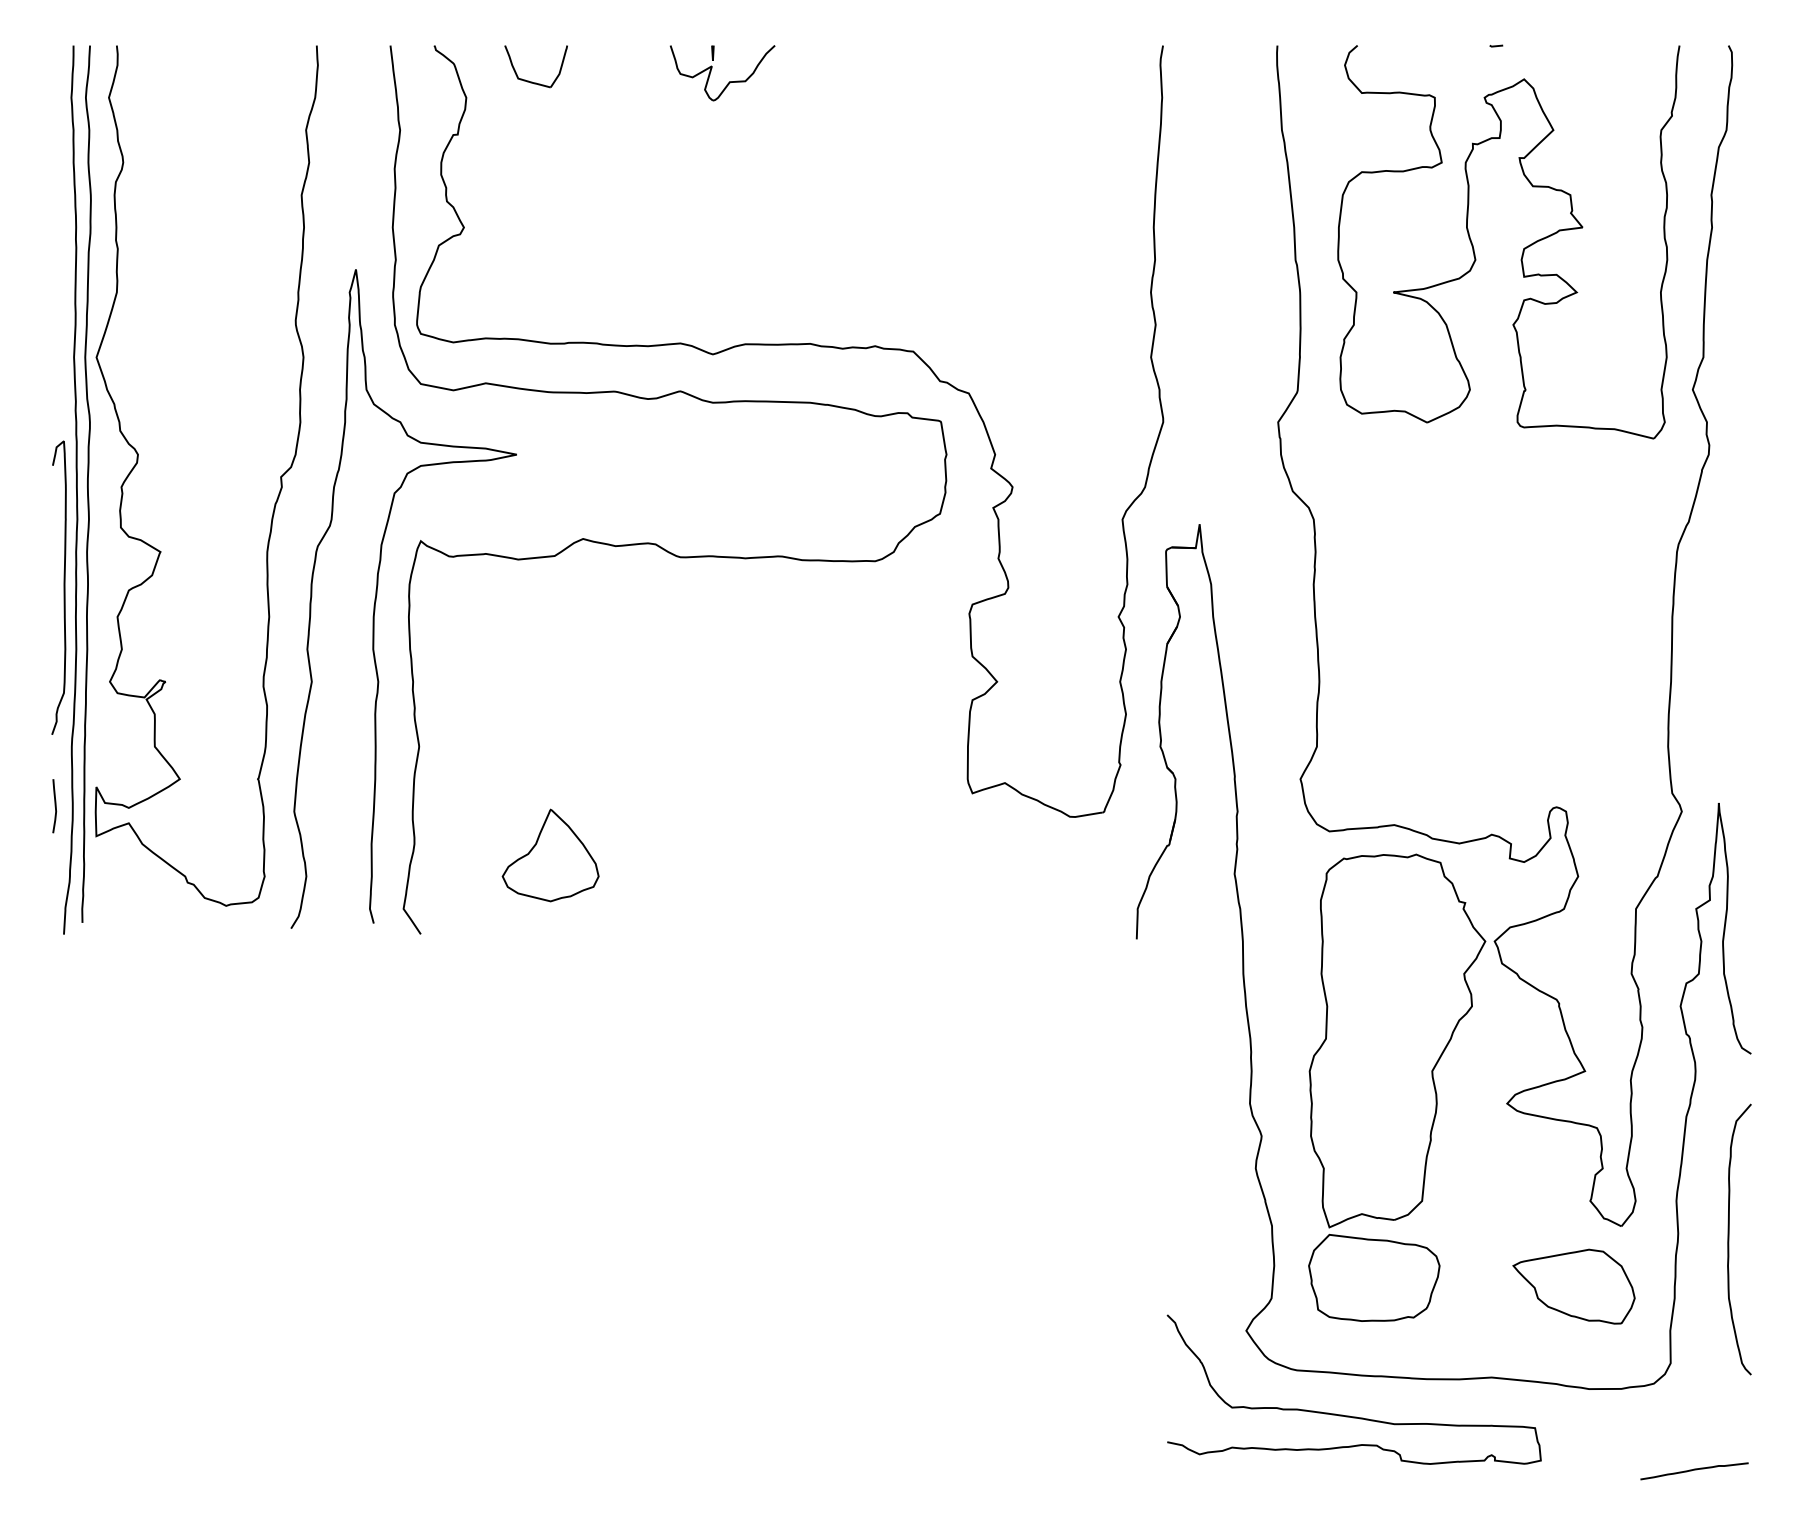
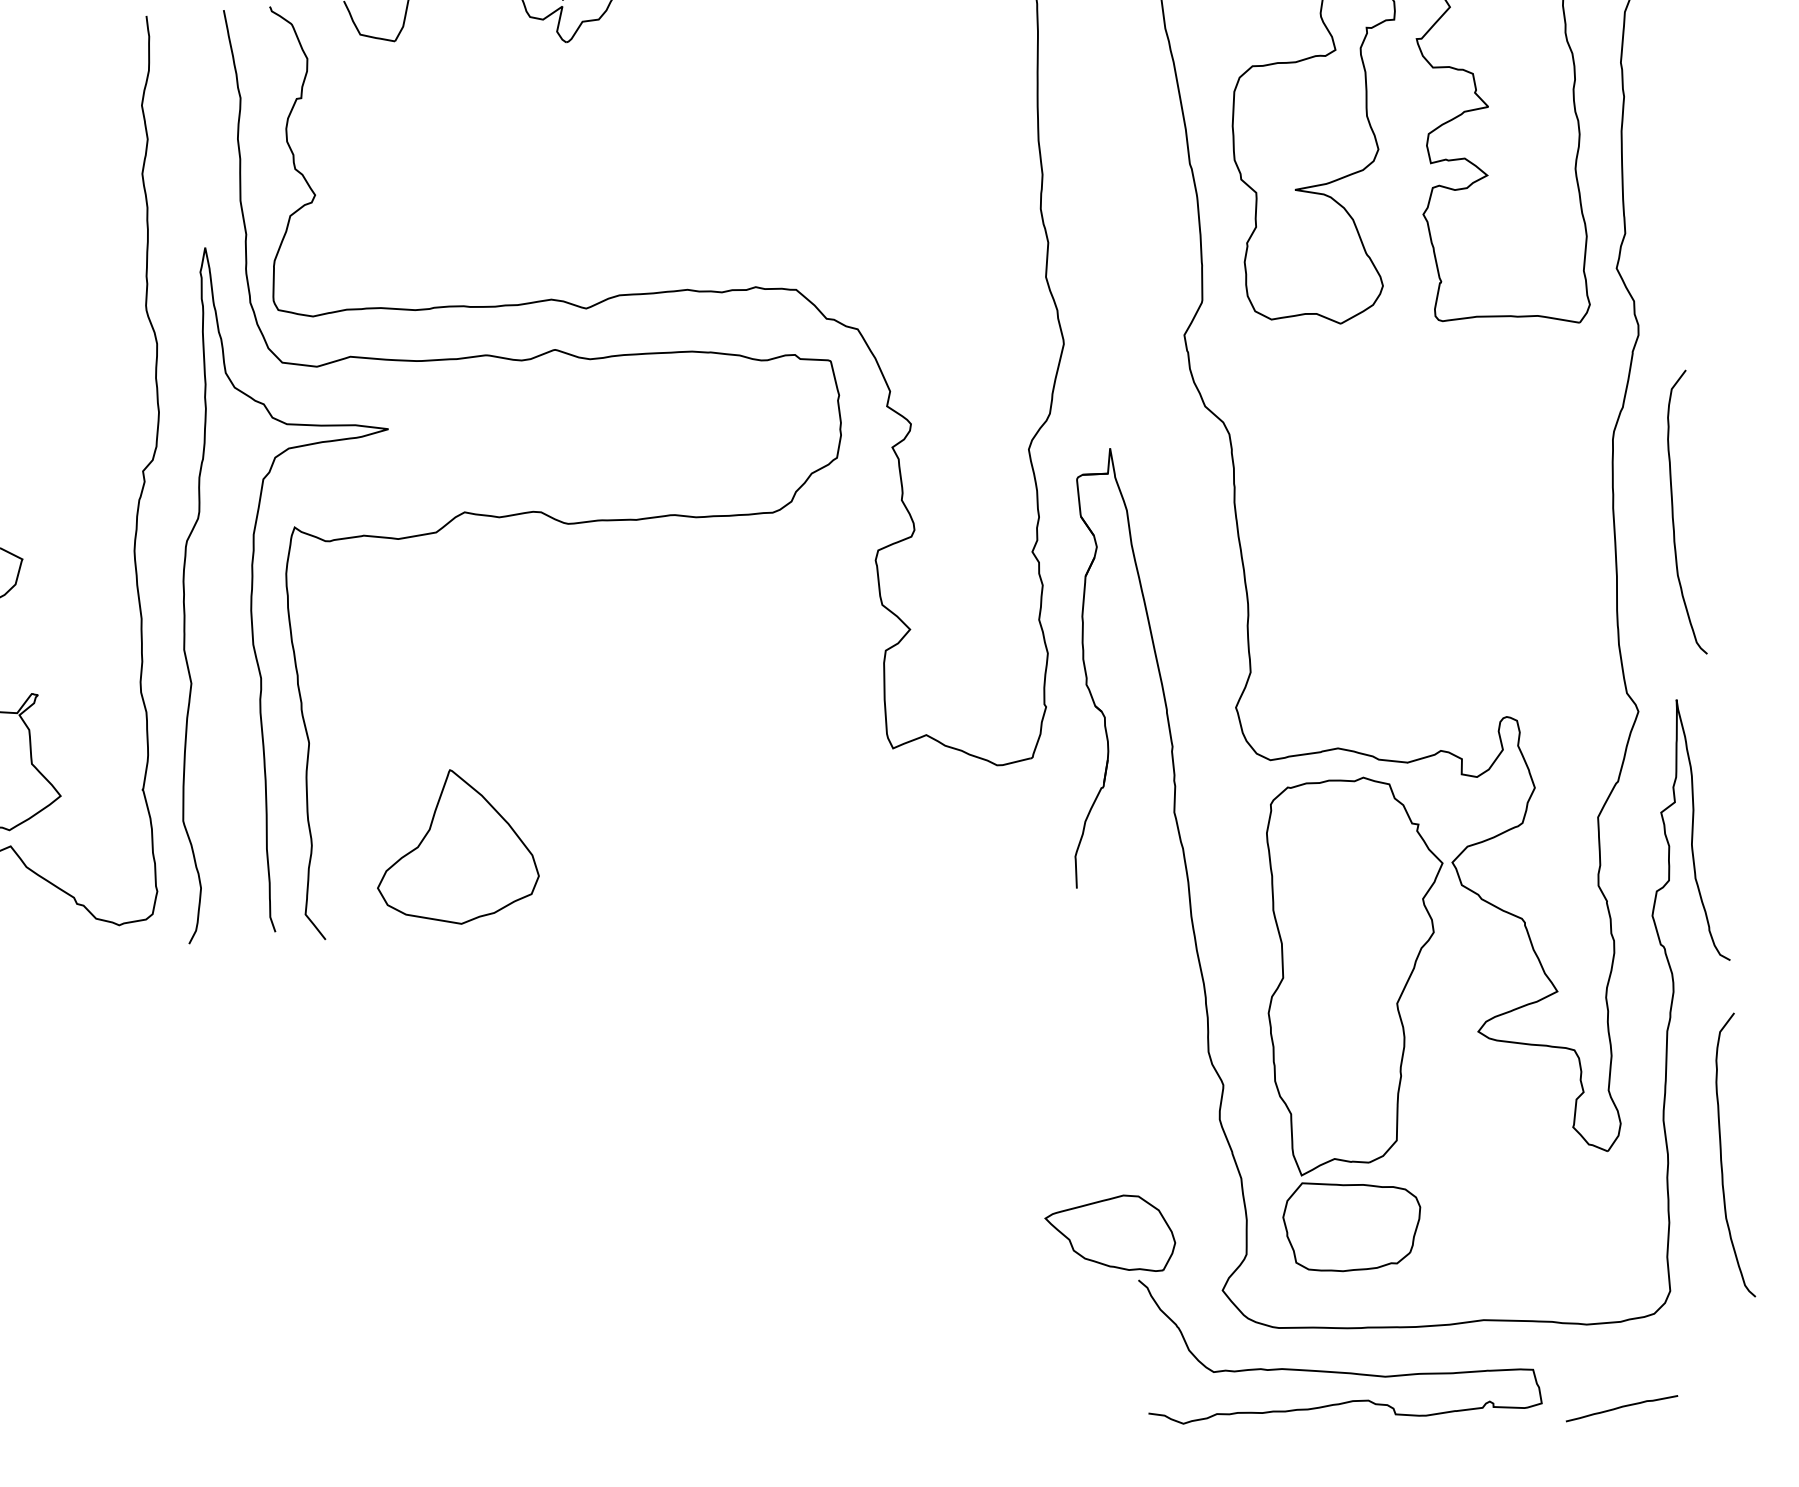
curve: (1729, 626) -> (1673, 513), added
part: (550, 855) -> (455, 846), size x1.6
part: (1573, 1286) -> (1110, 1235), moved
curve: (1694, 1470) -> (1621, 1407), moved

